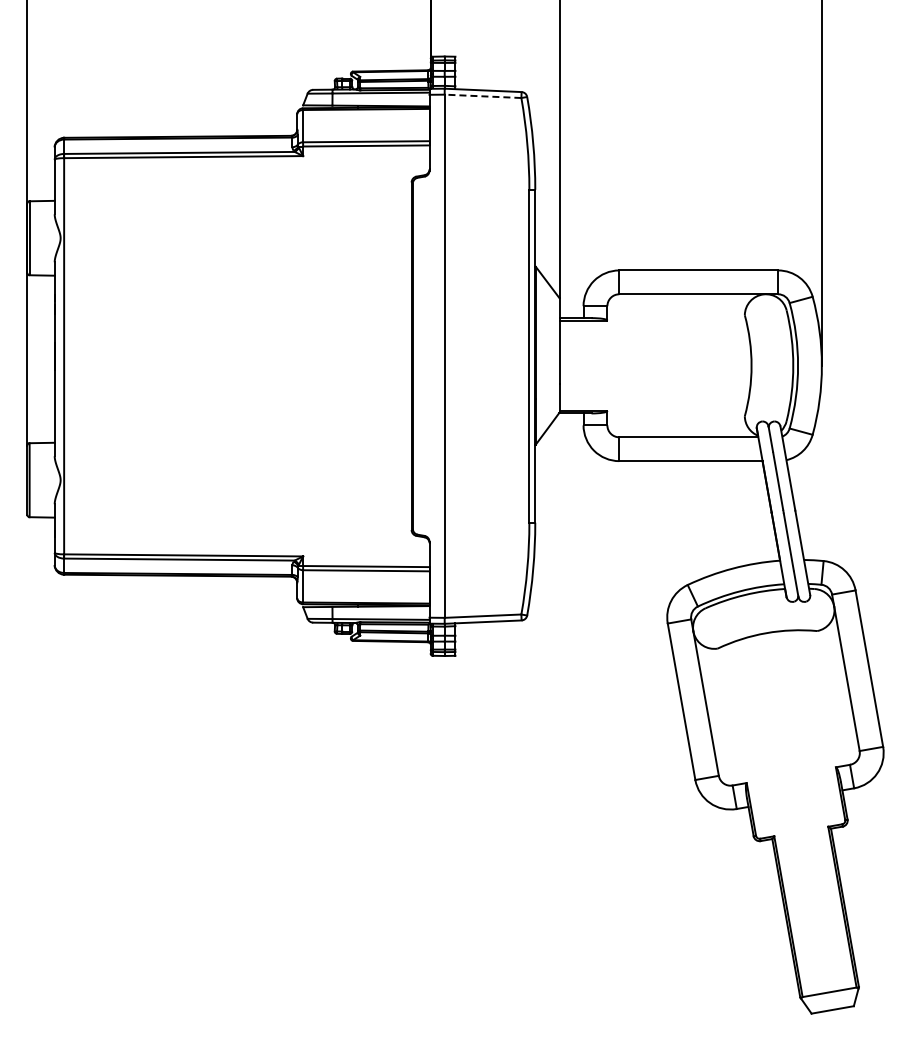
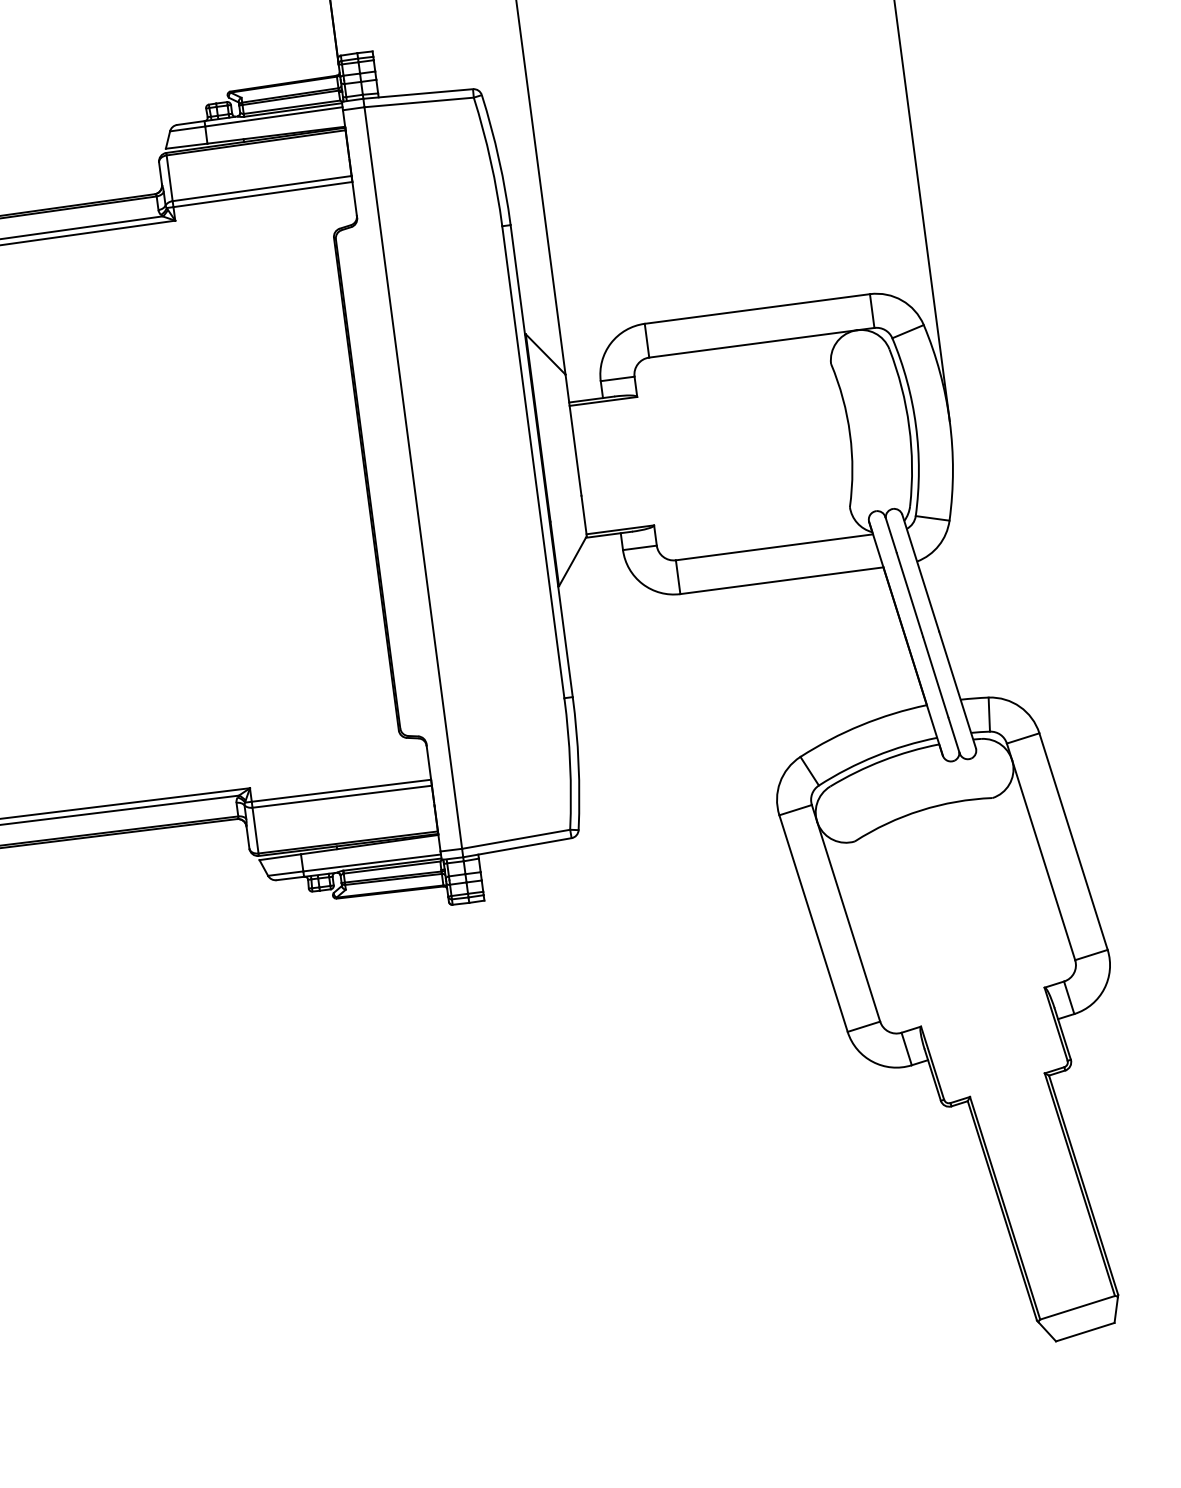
line: (482, 96) -> (418, 102), dashed -> solid

